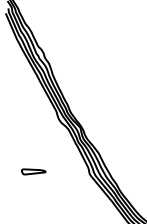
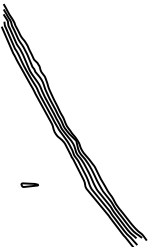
part: (33, 171) -> (29, 184), size x0.7

